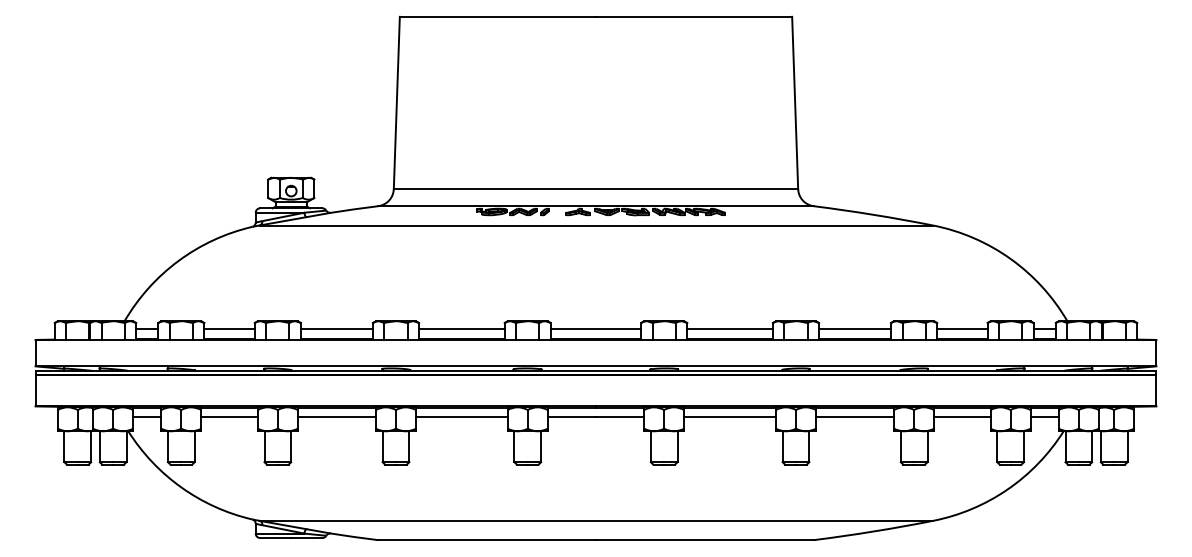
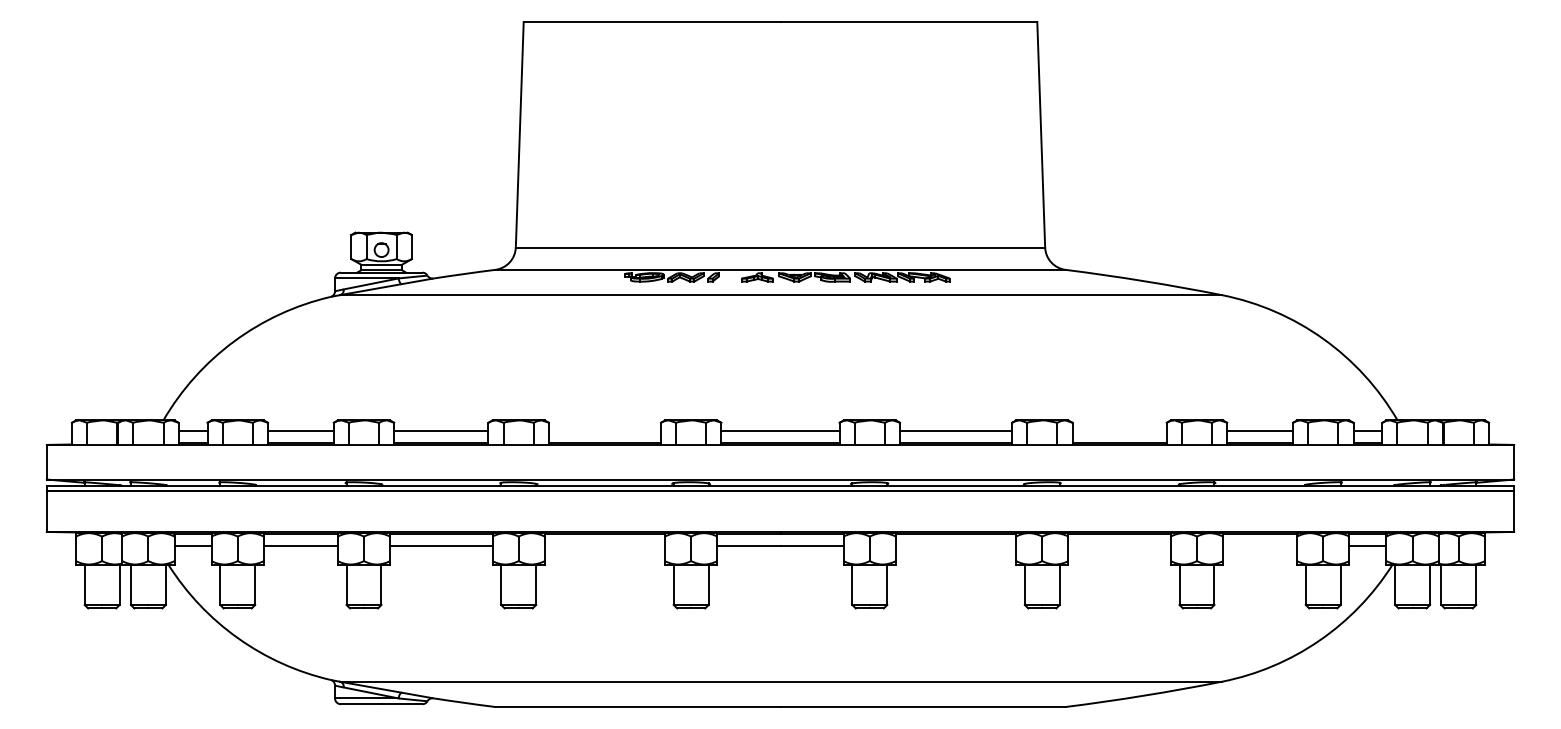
line: (461, 328) -> (604, 430), removed
line: (854, 328) -> (1119, 430), removed
line: (461, 417) -> (604, 546), removed
line: (729, 417) -> (955, 546), removed
line: (854, 417) -> (1119, 546), removed
line: (962, 417) -> (1260, 546), removed

